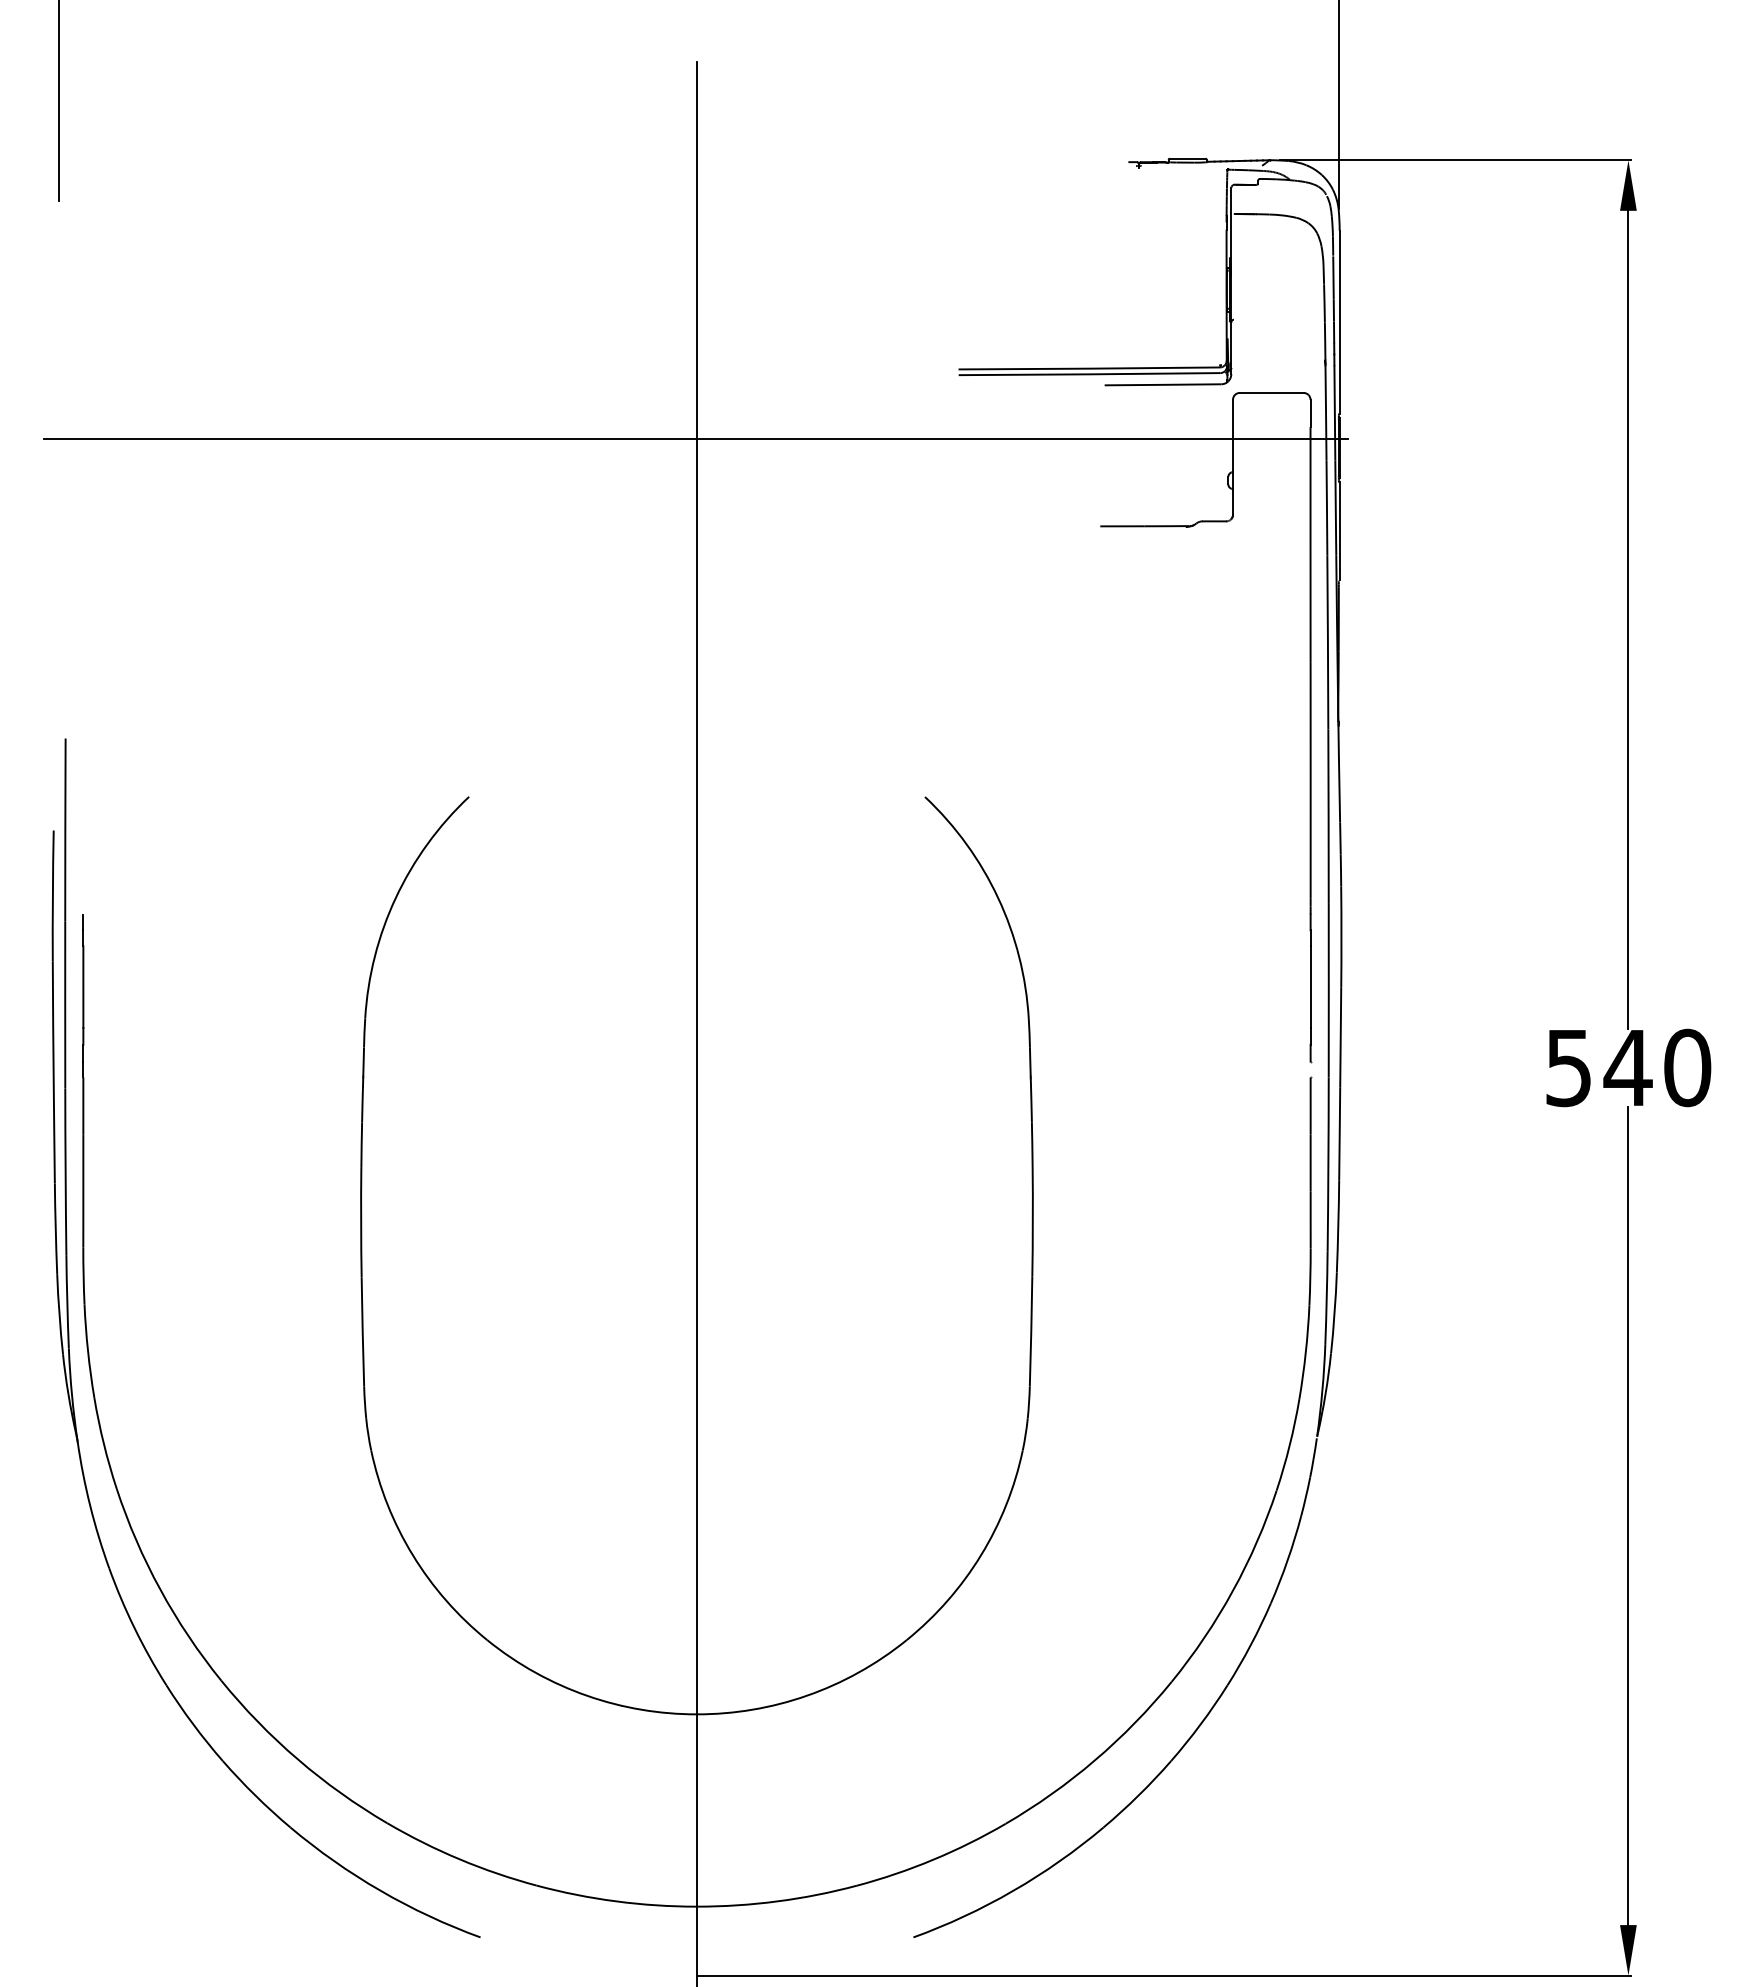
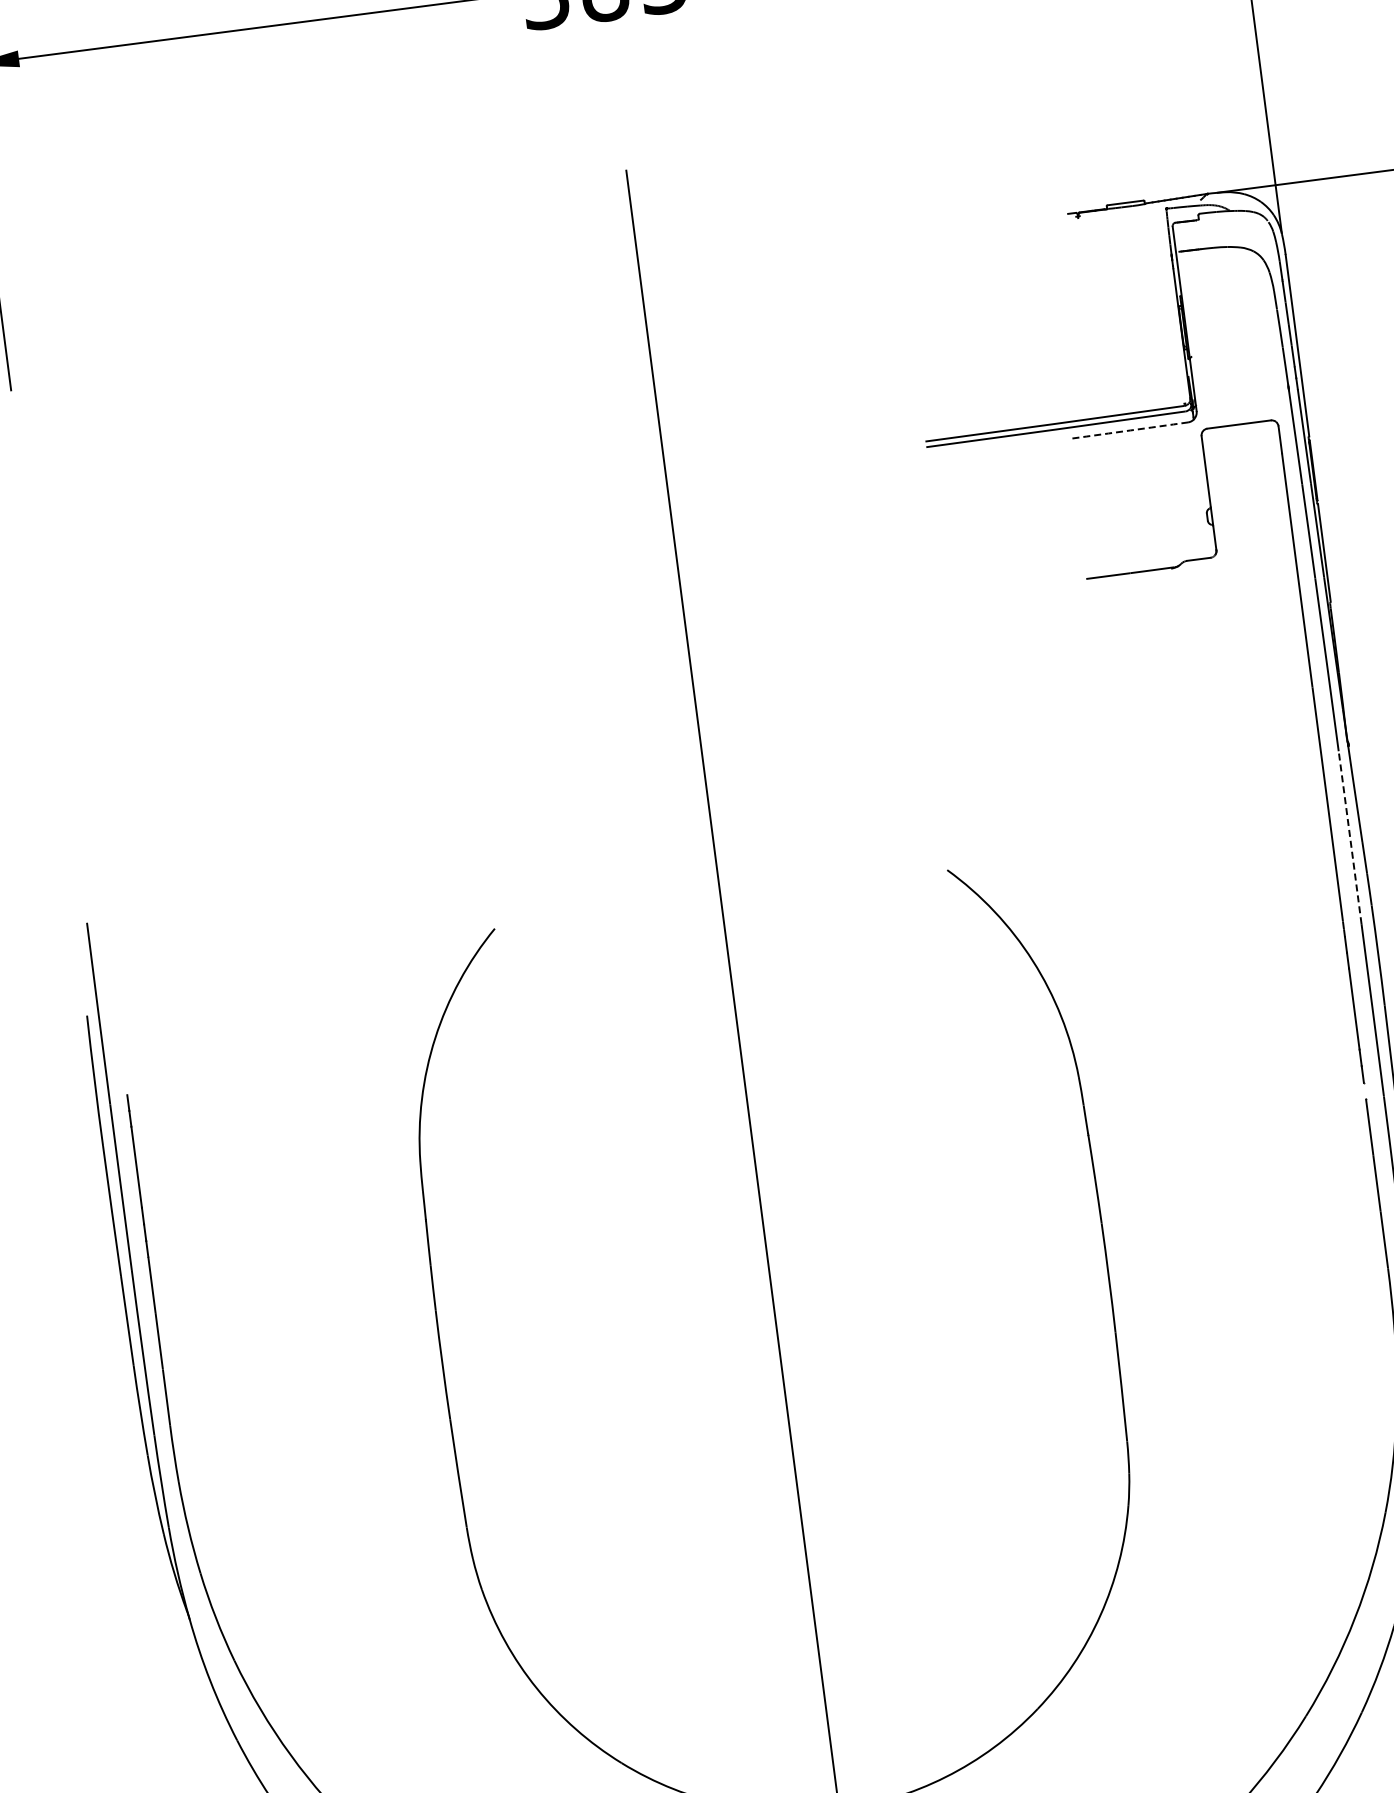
arc: (1163, 384) -> (1130, 430), solid -> dashed
line: (695, 439) -> (673, 544), removed
arc: (1328, 816) -> (1350, 837), solid -> dashed

